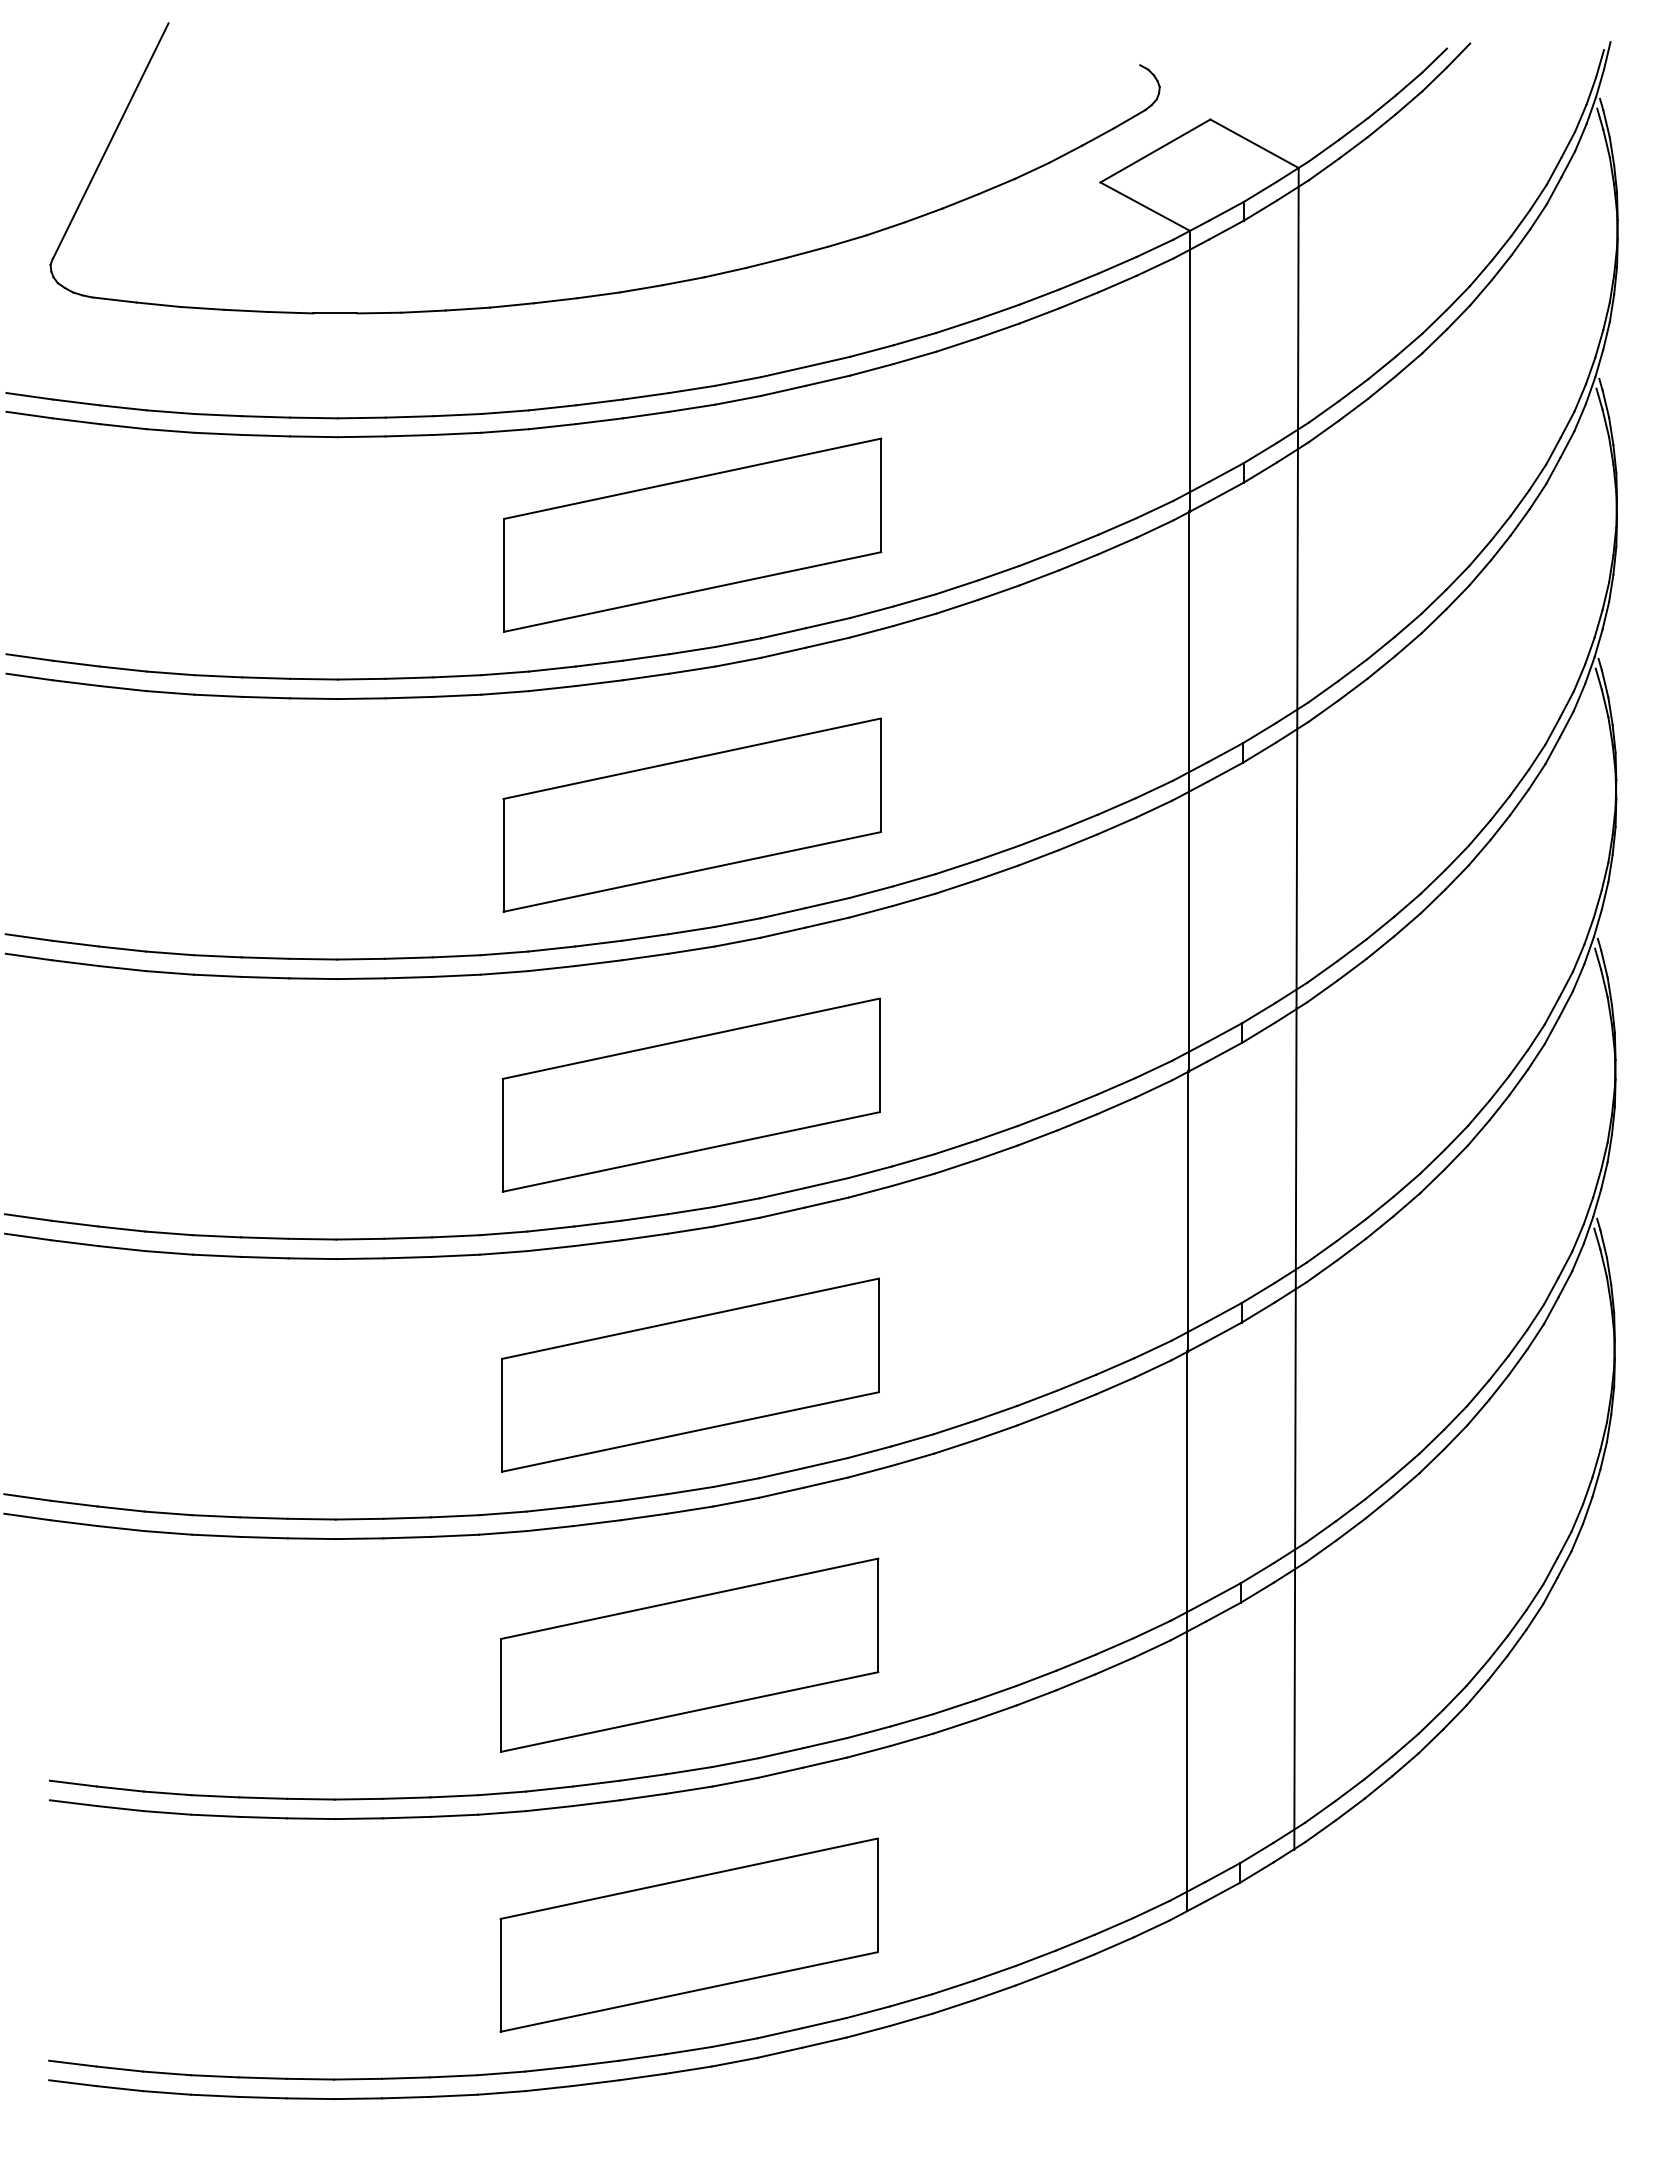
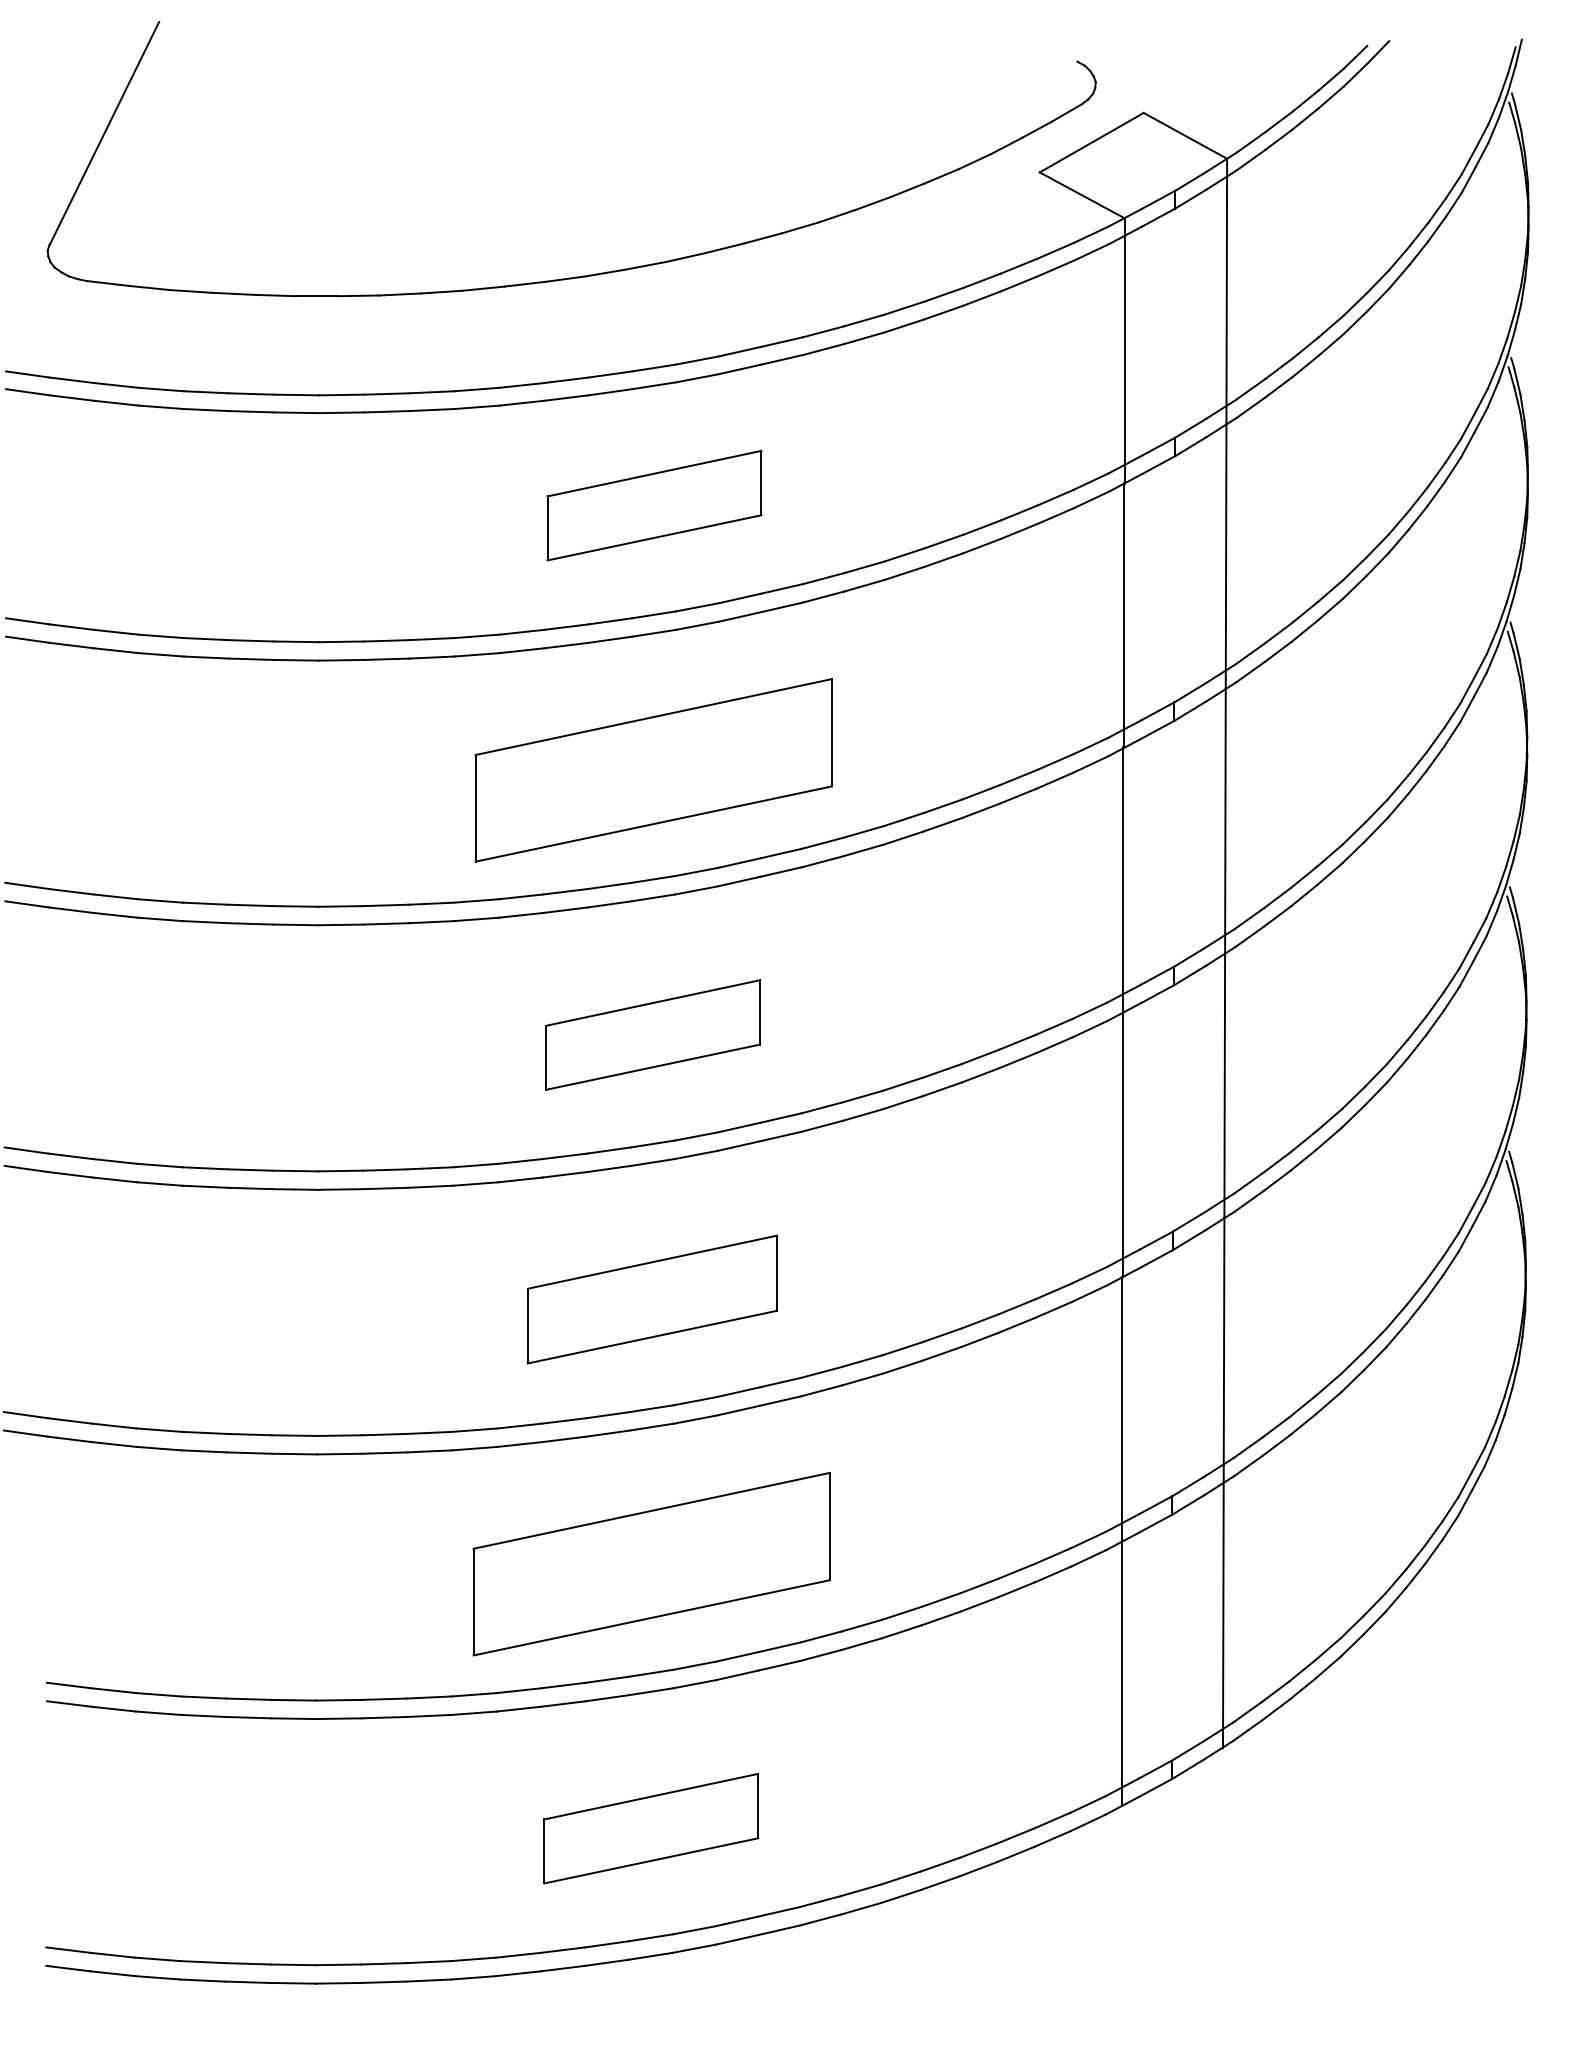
part: (692, 534) -> (654, 505), size x0.6
part: (691, 1094) -> (653, 1034), size x0.6
part: (690, 1375) -> (652, 1299), size x0.7
part: (689, 1934) -> (651, 1828), size x0.6

